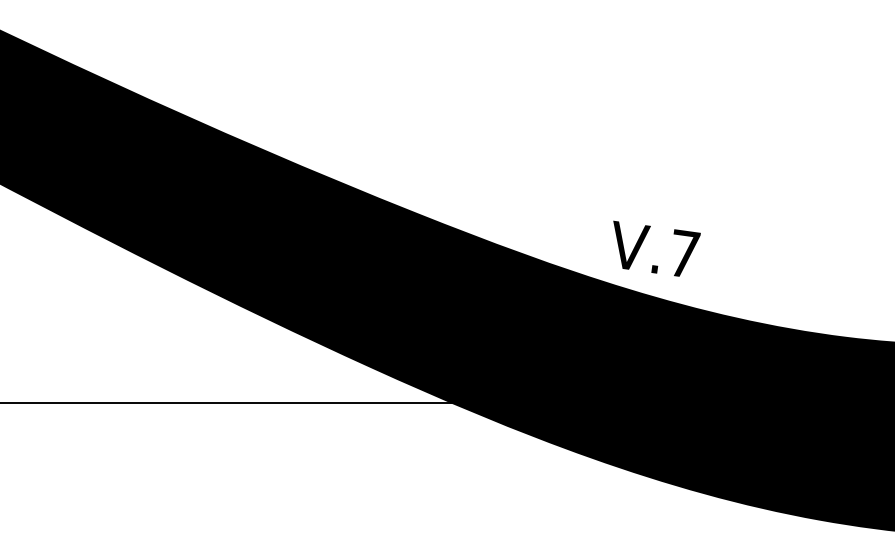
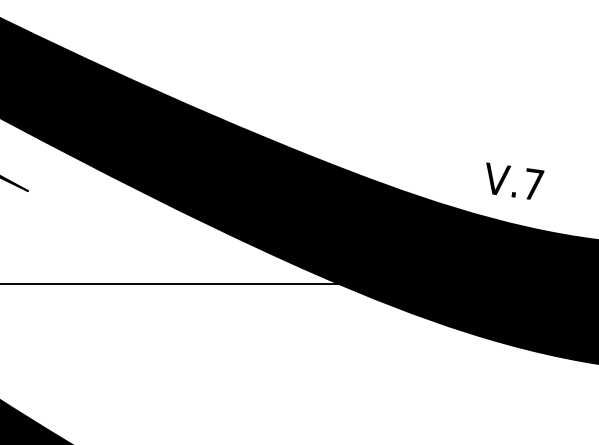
text: (657, 247) -> (515, 180), moved

